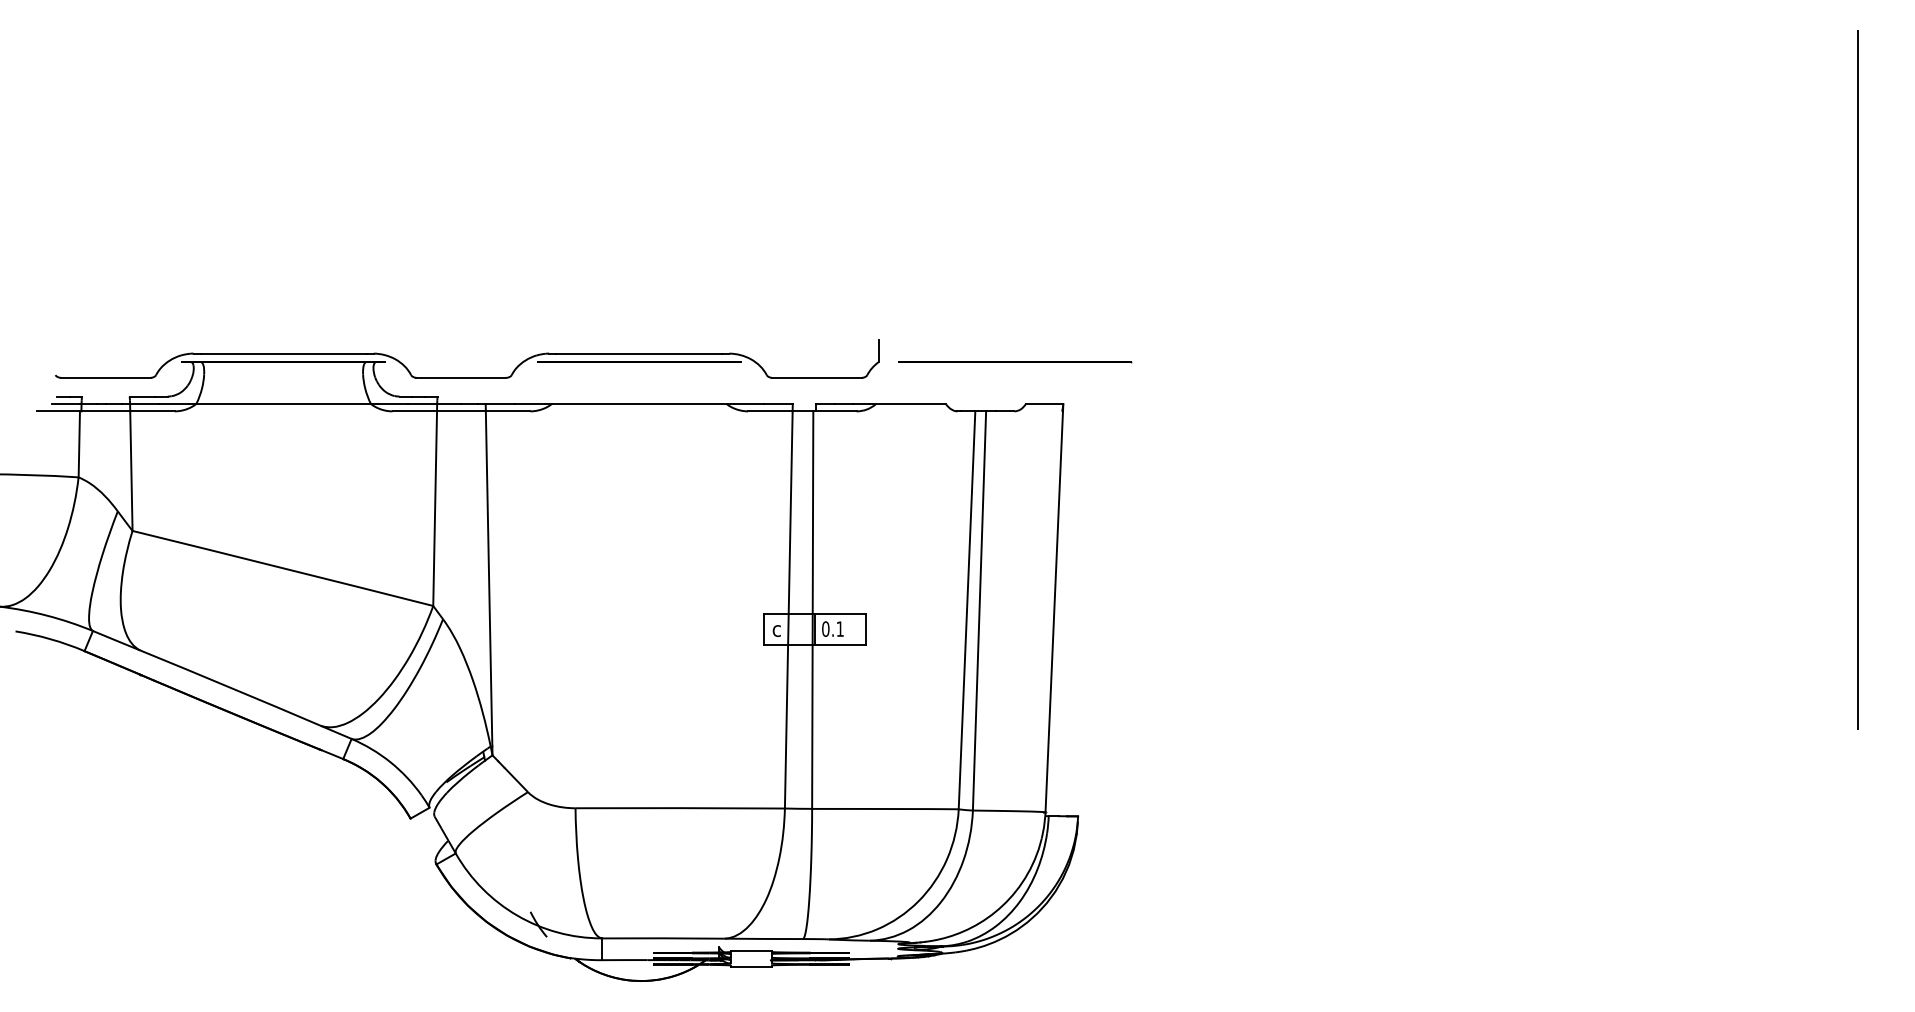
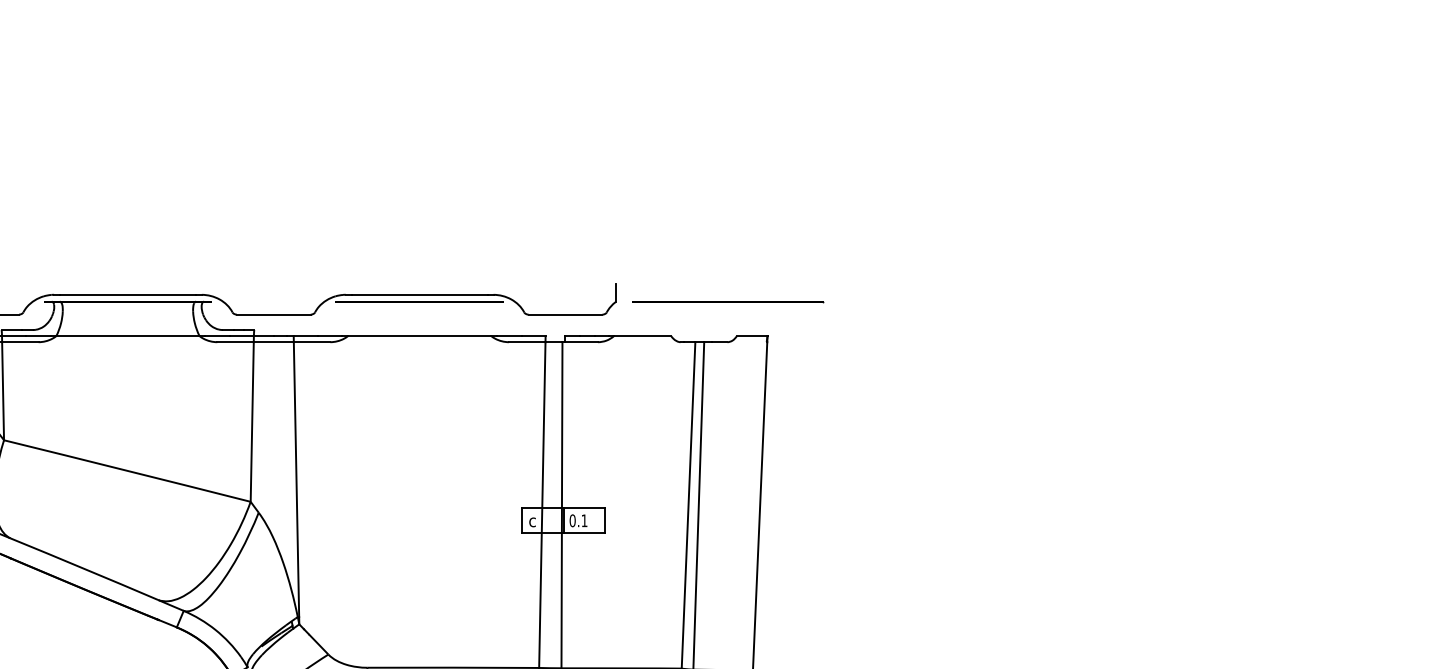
line: (1857, 379) -> (1419, 316), removed

